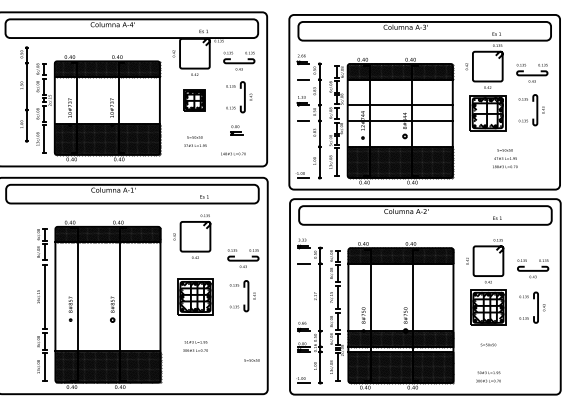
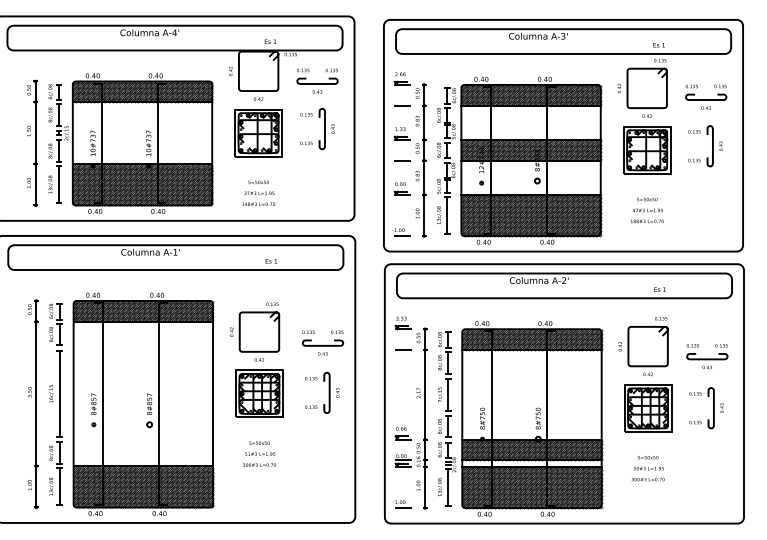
part: (24, 93) -> (32, 142), moved
part: (194, 100) -> (258, 133), size x1.67
hatch: (399, 113) -> (530, 150), added
part: (236, 130) -> (401, 188), moved
text: (233, 153) -> (258, 203), moved
text: (505, 158) -> (647, 210), moved
part: (192, 236) -> (255, 331), moved
part: (25, 304) -> (33, 404), added
text: (252, 359) -> (259, 442), moved
text: (488, 377) -> (648, 474), moved

